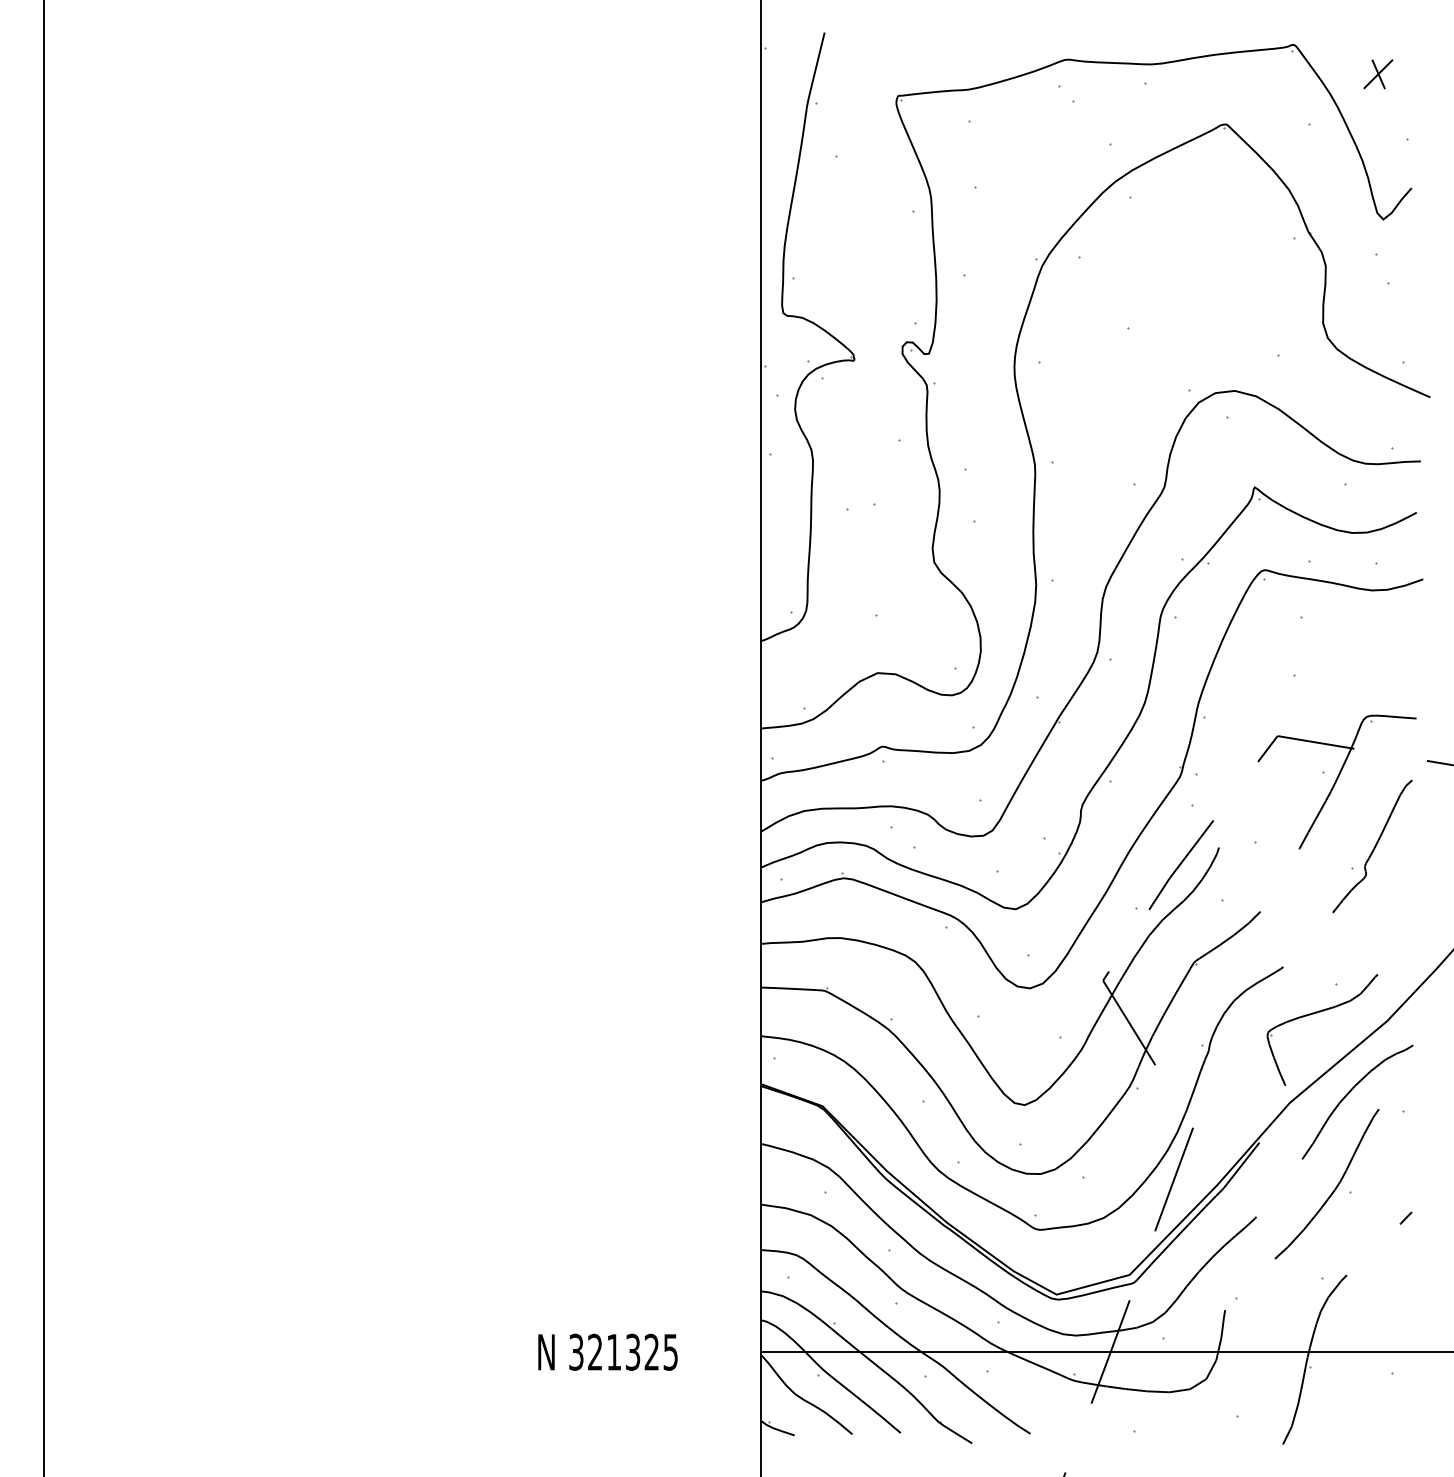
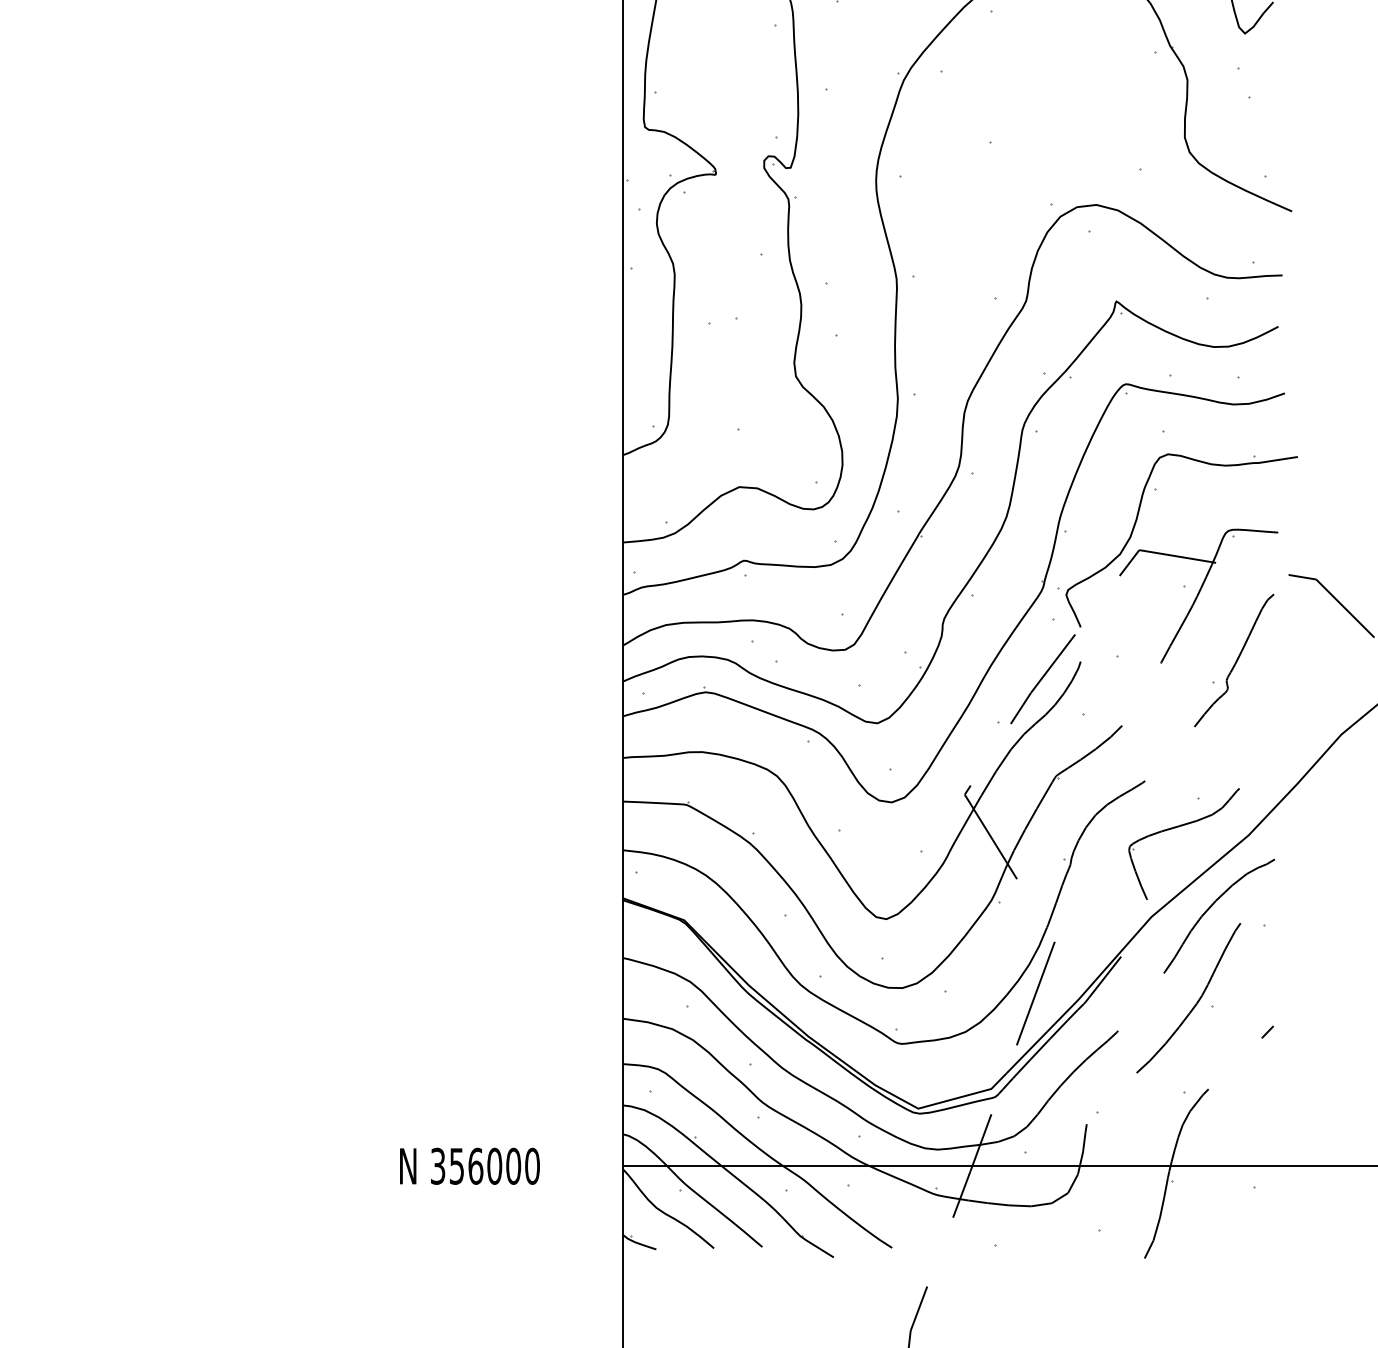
part: (1274, 710) -> (1136, 524), added
text: (633, 1351) -> (495, 1165), 321325 -> 356000

